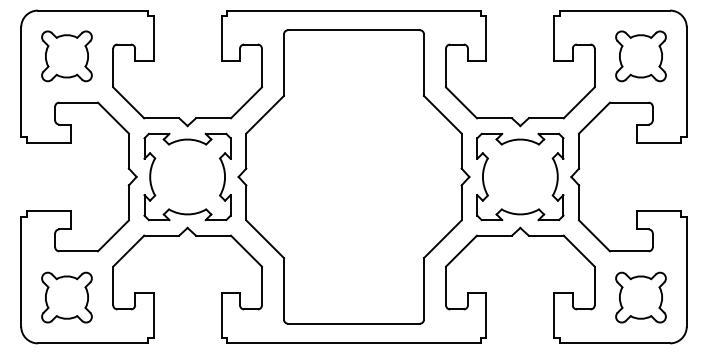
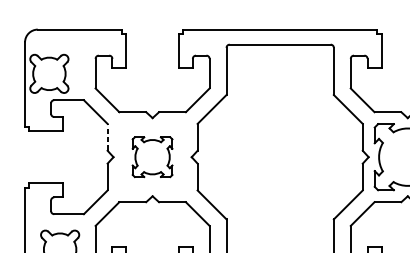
part: (66, 56) -> (49, 74), moved
line: (128, 150) -> (107, 136), solid -> dashed
part: (187, 176) -> (152, 156), size x0.6

